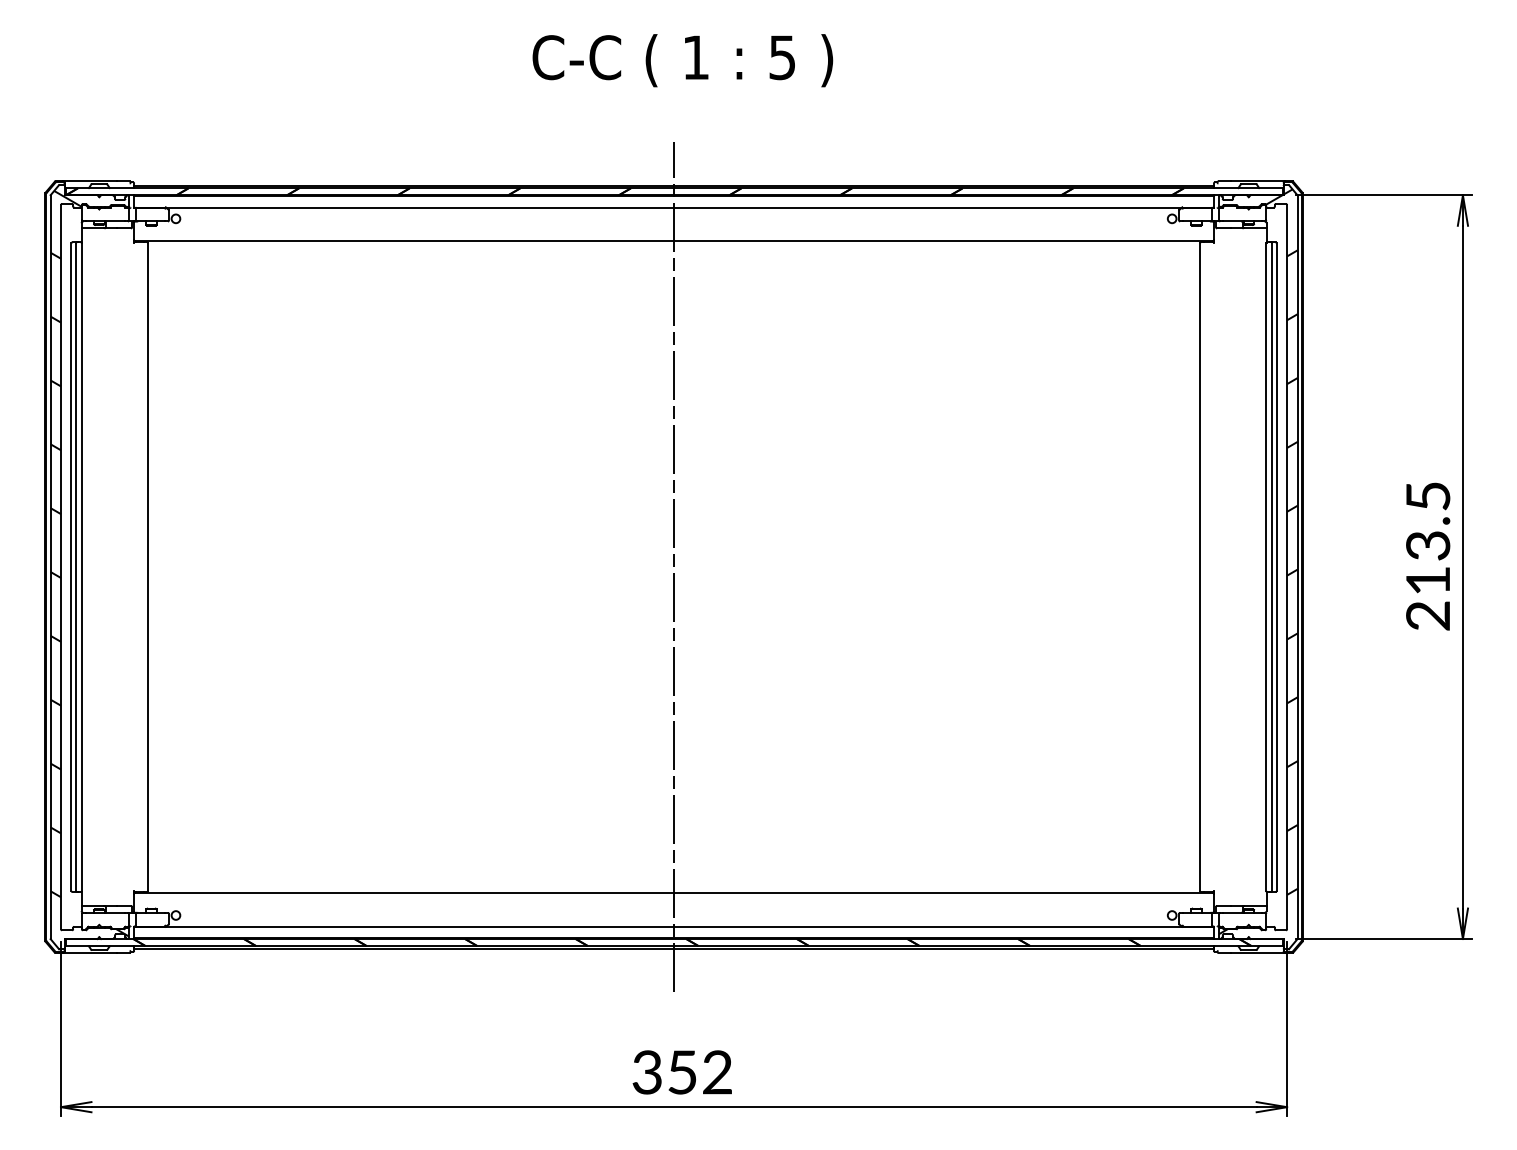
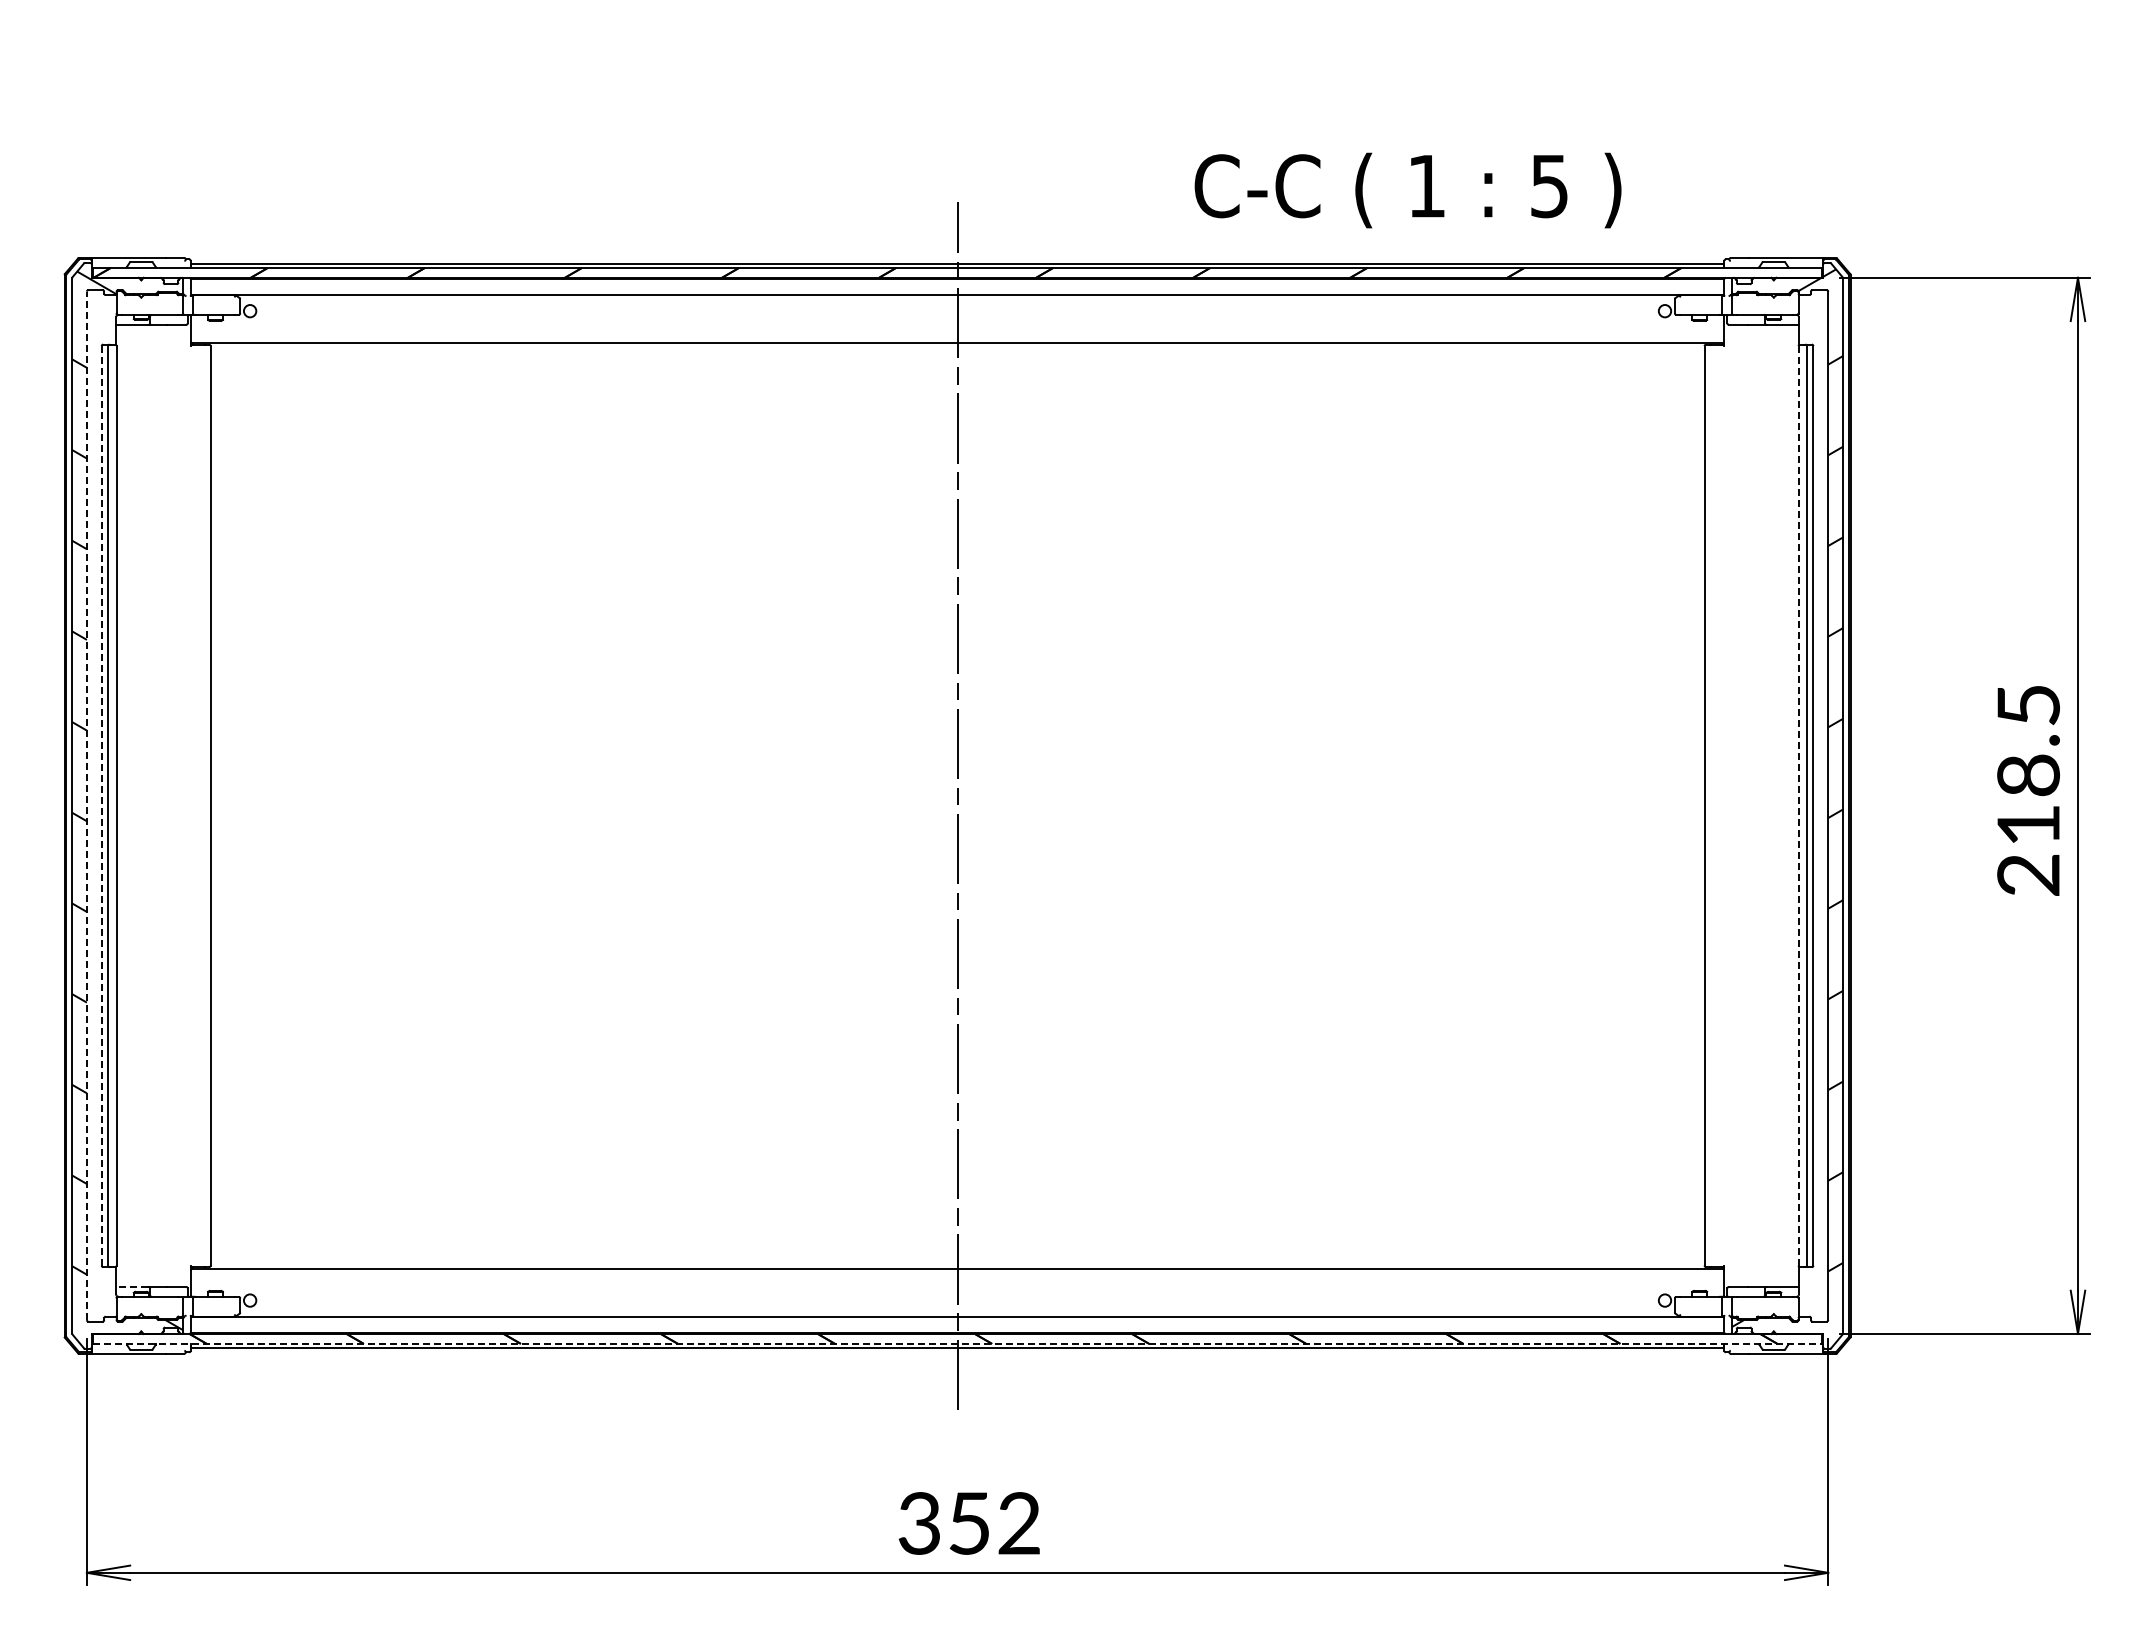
text: (682, 60) -> (1407, 190), moved
text: (1428, 545) -> (2028, 775), 213.5 -> 218.5
line: (60, 566) -> (86, 805), solid -> dashed
line: (71, 566) -> (101, 805), solid -> dashed
line: (1266, 566) -> (1798, 805), solid -> dashed
line: (93, 905) -> (132, 1286), solid -> dashed
line: (674, 945) -> (958, 1343), solid -> dashed

